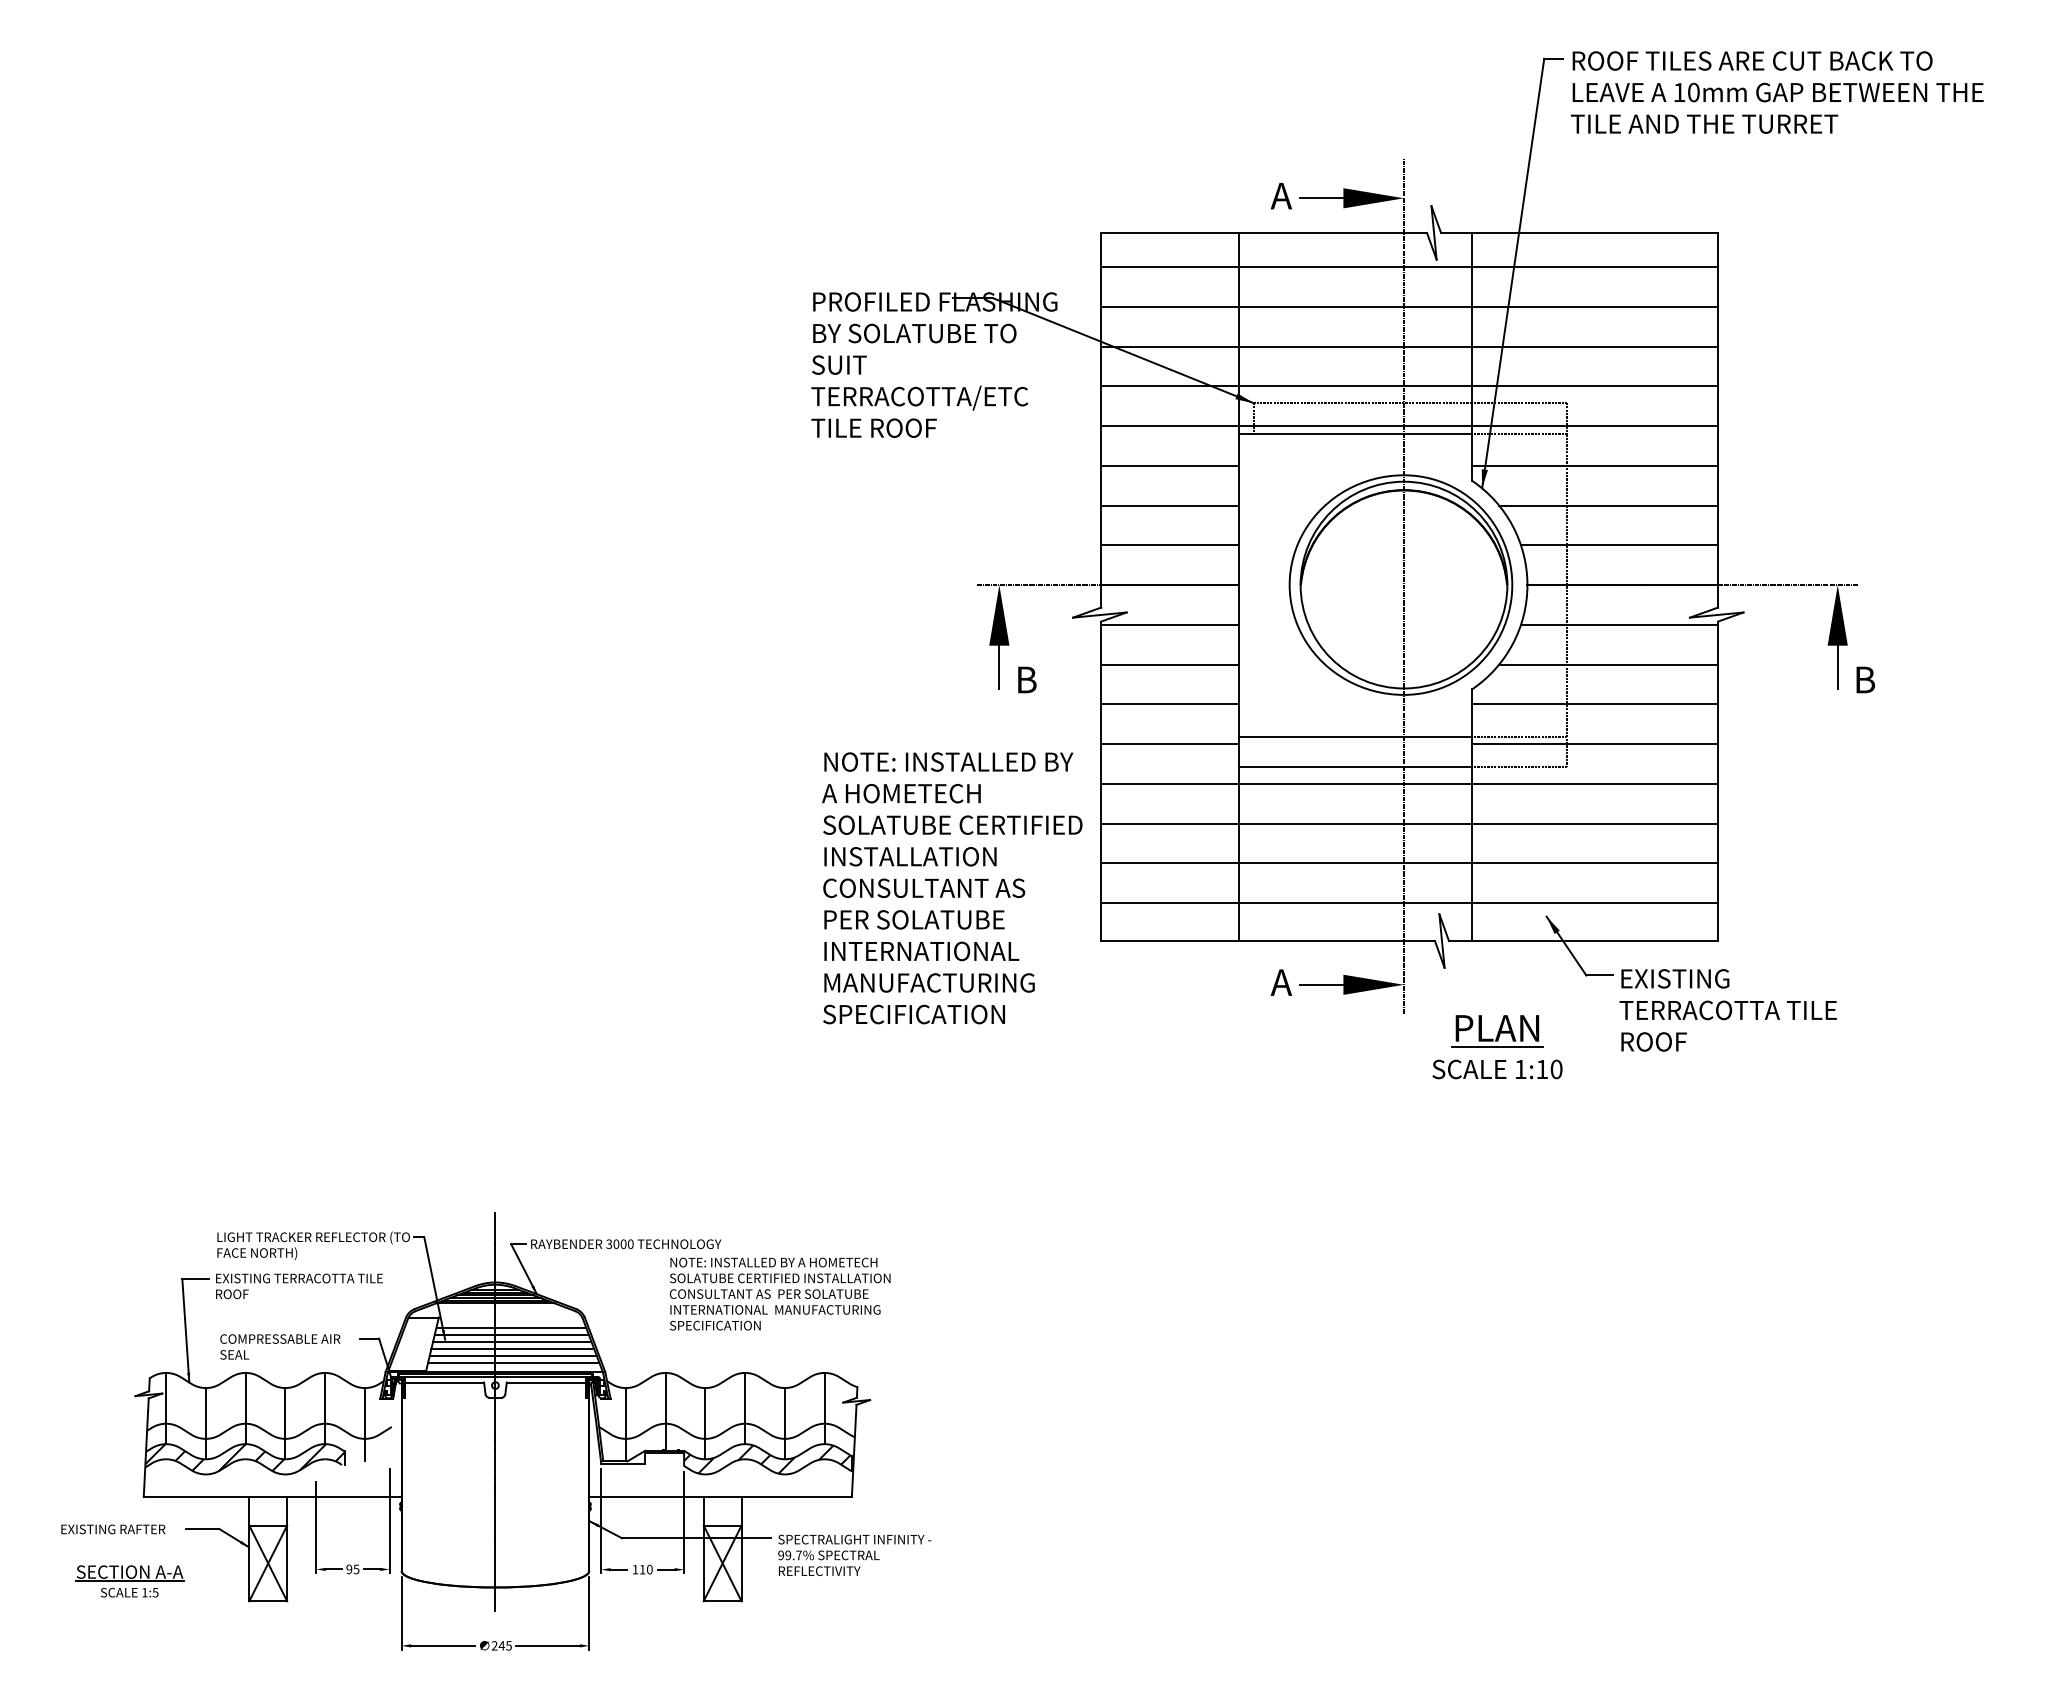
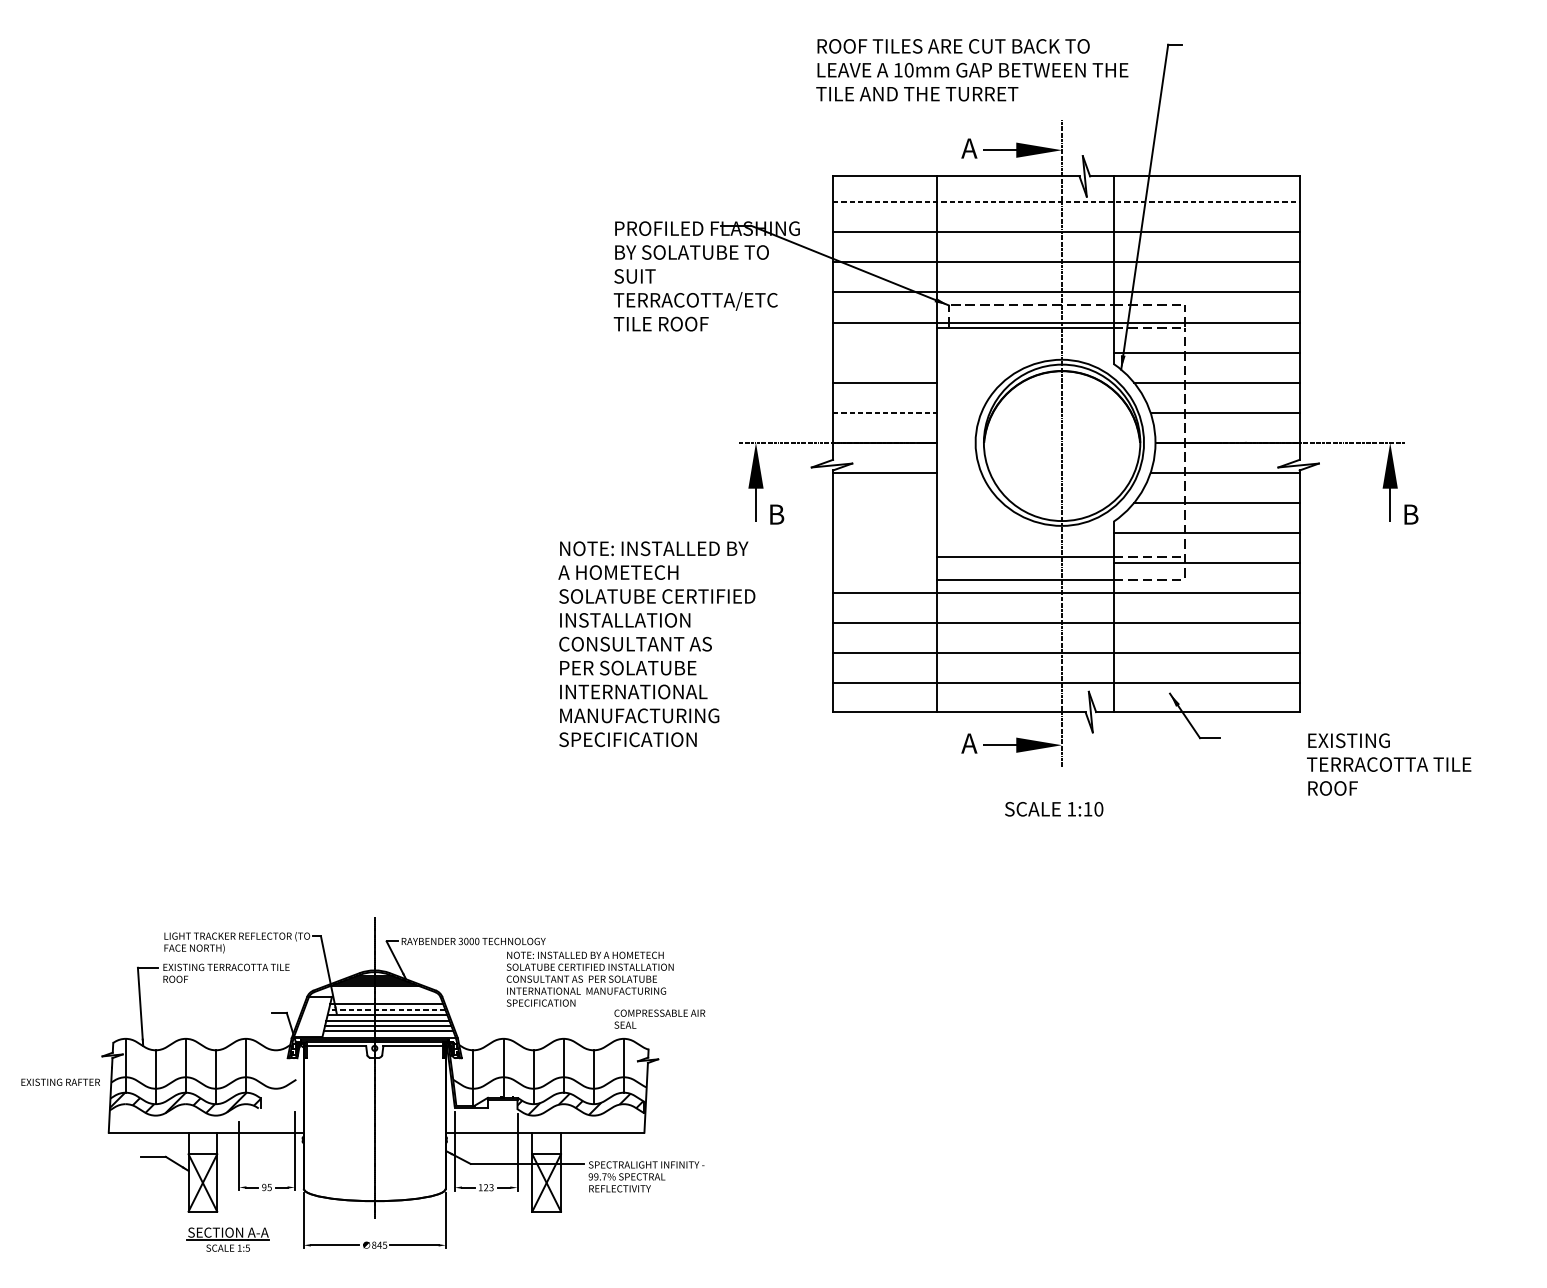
text: (1777, 92) -> (972, 70), moved
line: (1410, 267) -> (1067, 202), solid -> dashed
line: (1169, 465) -> (884, 352), removed
line: (1170, 545) -> (885, 412), solid -> dashed
line: (1169, 664) -> (884, 502), removed
line: (1169, 704) -> (884, 533), removed
line: (1169, 744) -> (884, 563), removed
text: (952, 888) -> (656, 644), moved
text: (1727, 1010) -> (1388, 764), moved
part: (1497, 1031) -> (1132, 780), removed
text: (1497, 1069) -> (1054, 809), moved
line: (511, 1334) -> (386, 1009), solid -> dashed
text: (280, 1346) -> (660, 1018), moved
line: (364, 1424) -> (275, 1077), removed
text: (113, 1529) -> (60, 1082), moved
text: (645, 1569) -> (488, 1187), 110 -> 123
part: (129, 1581) -> (228, 1239), moved
text: (494, 1645) -> (374, 1245), 245 -> 845

